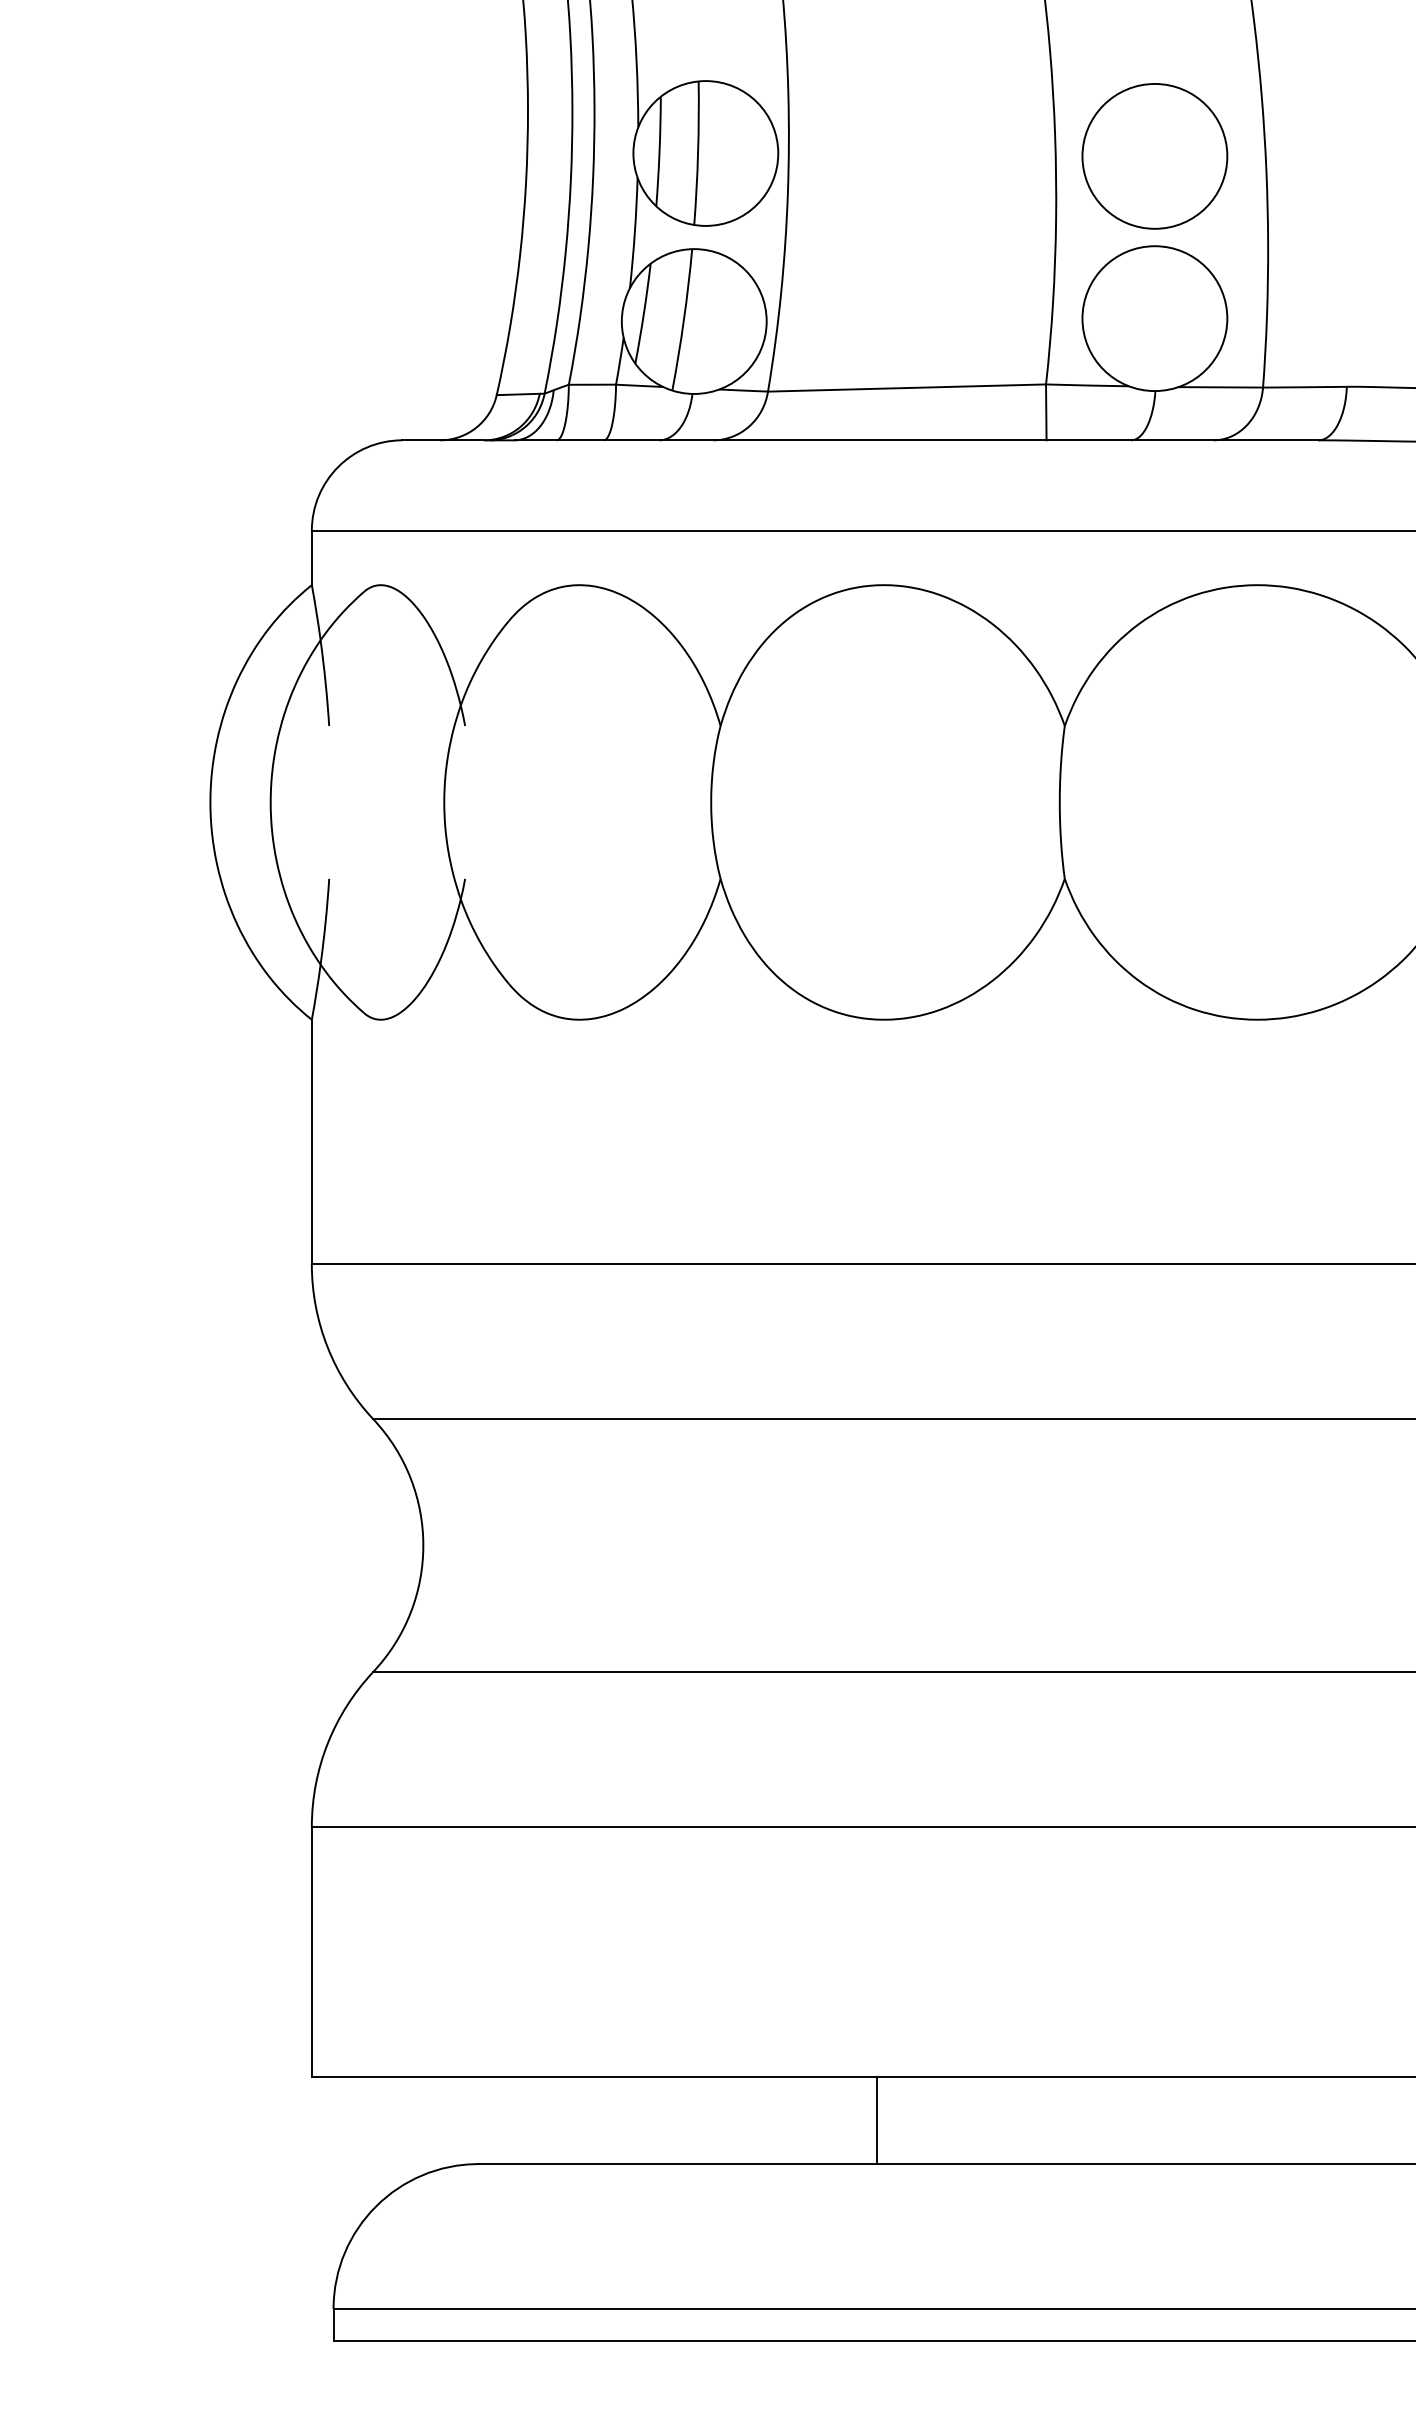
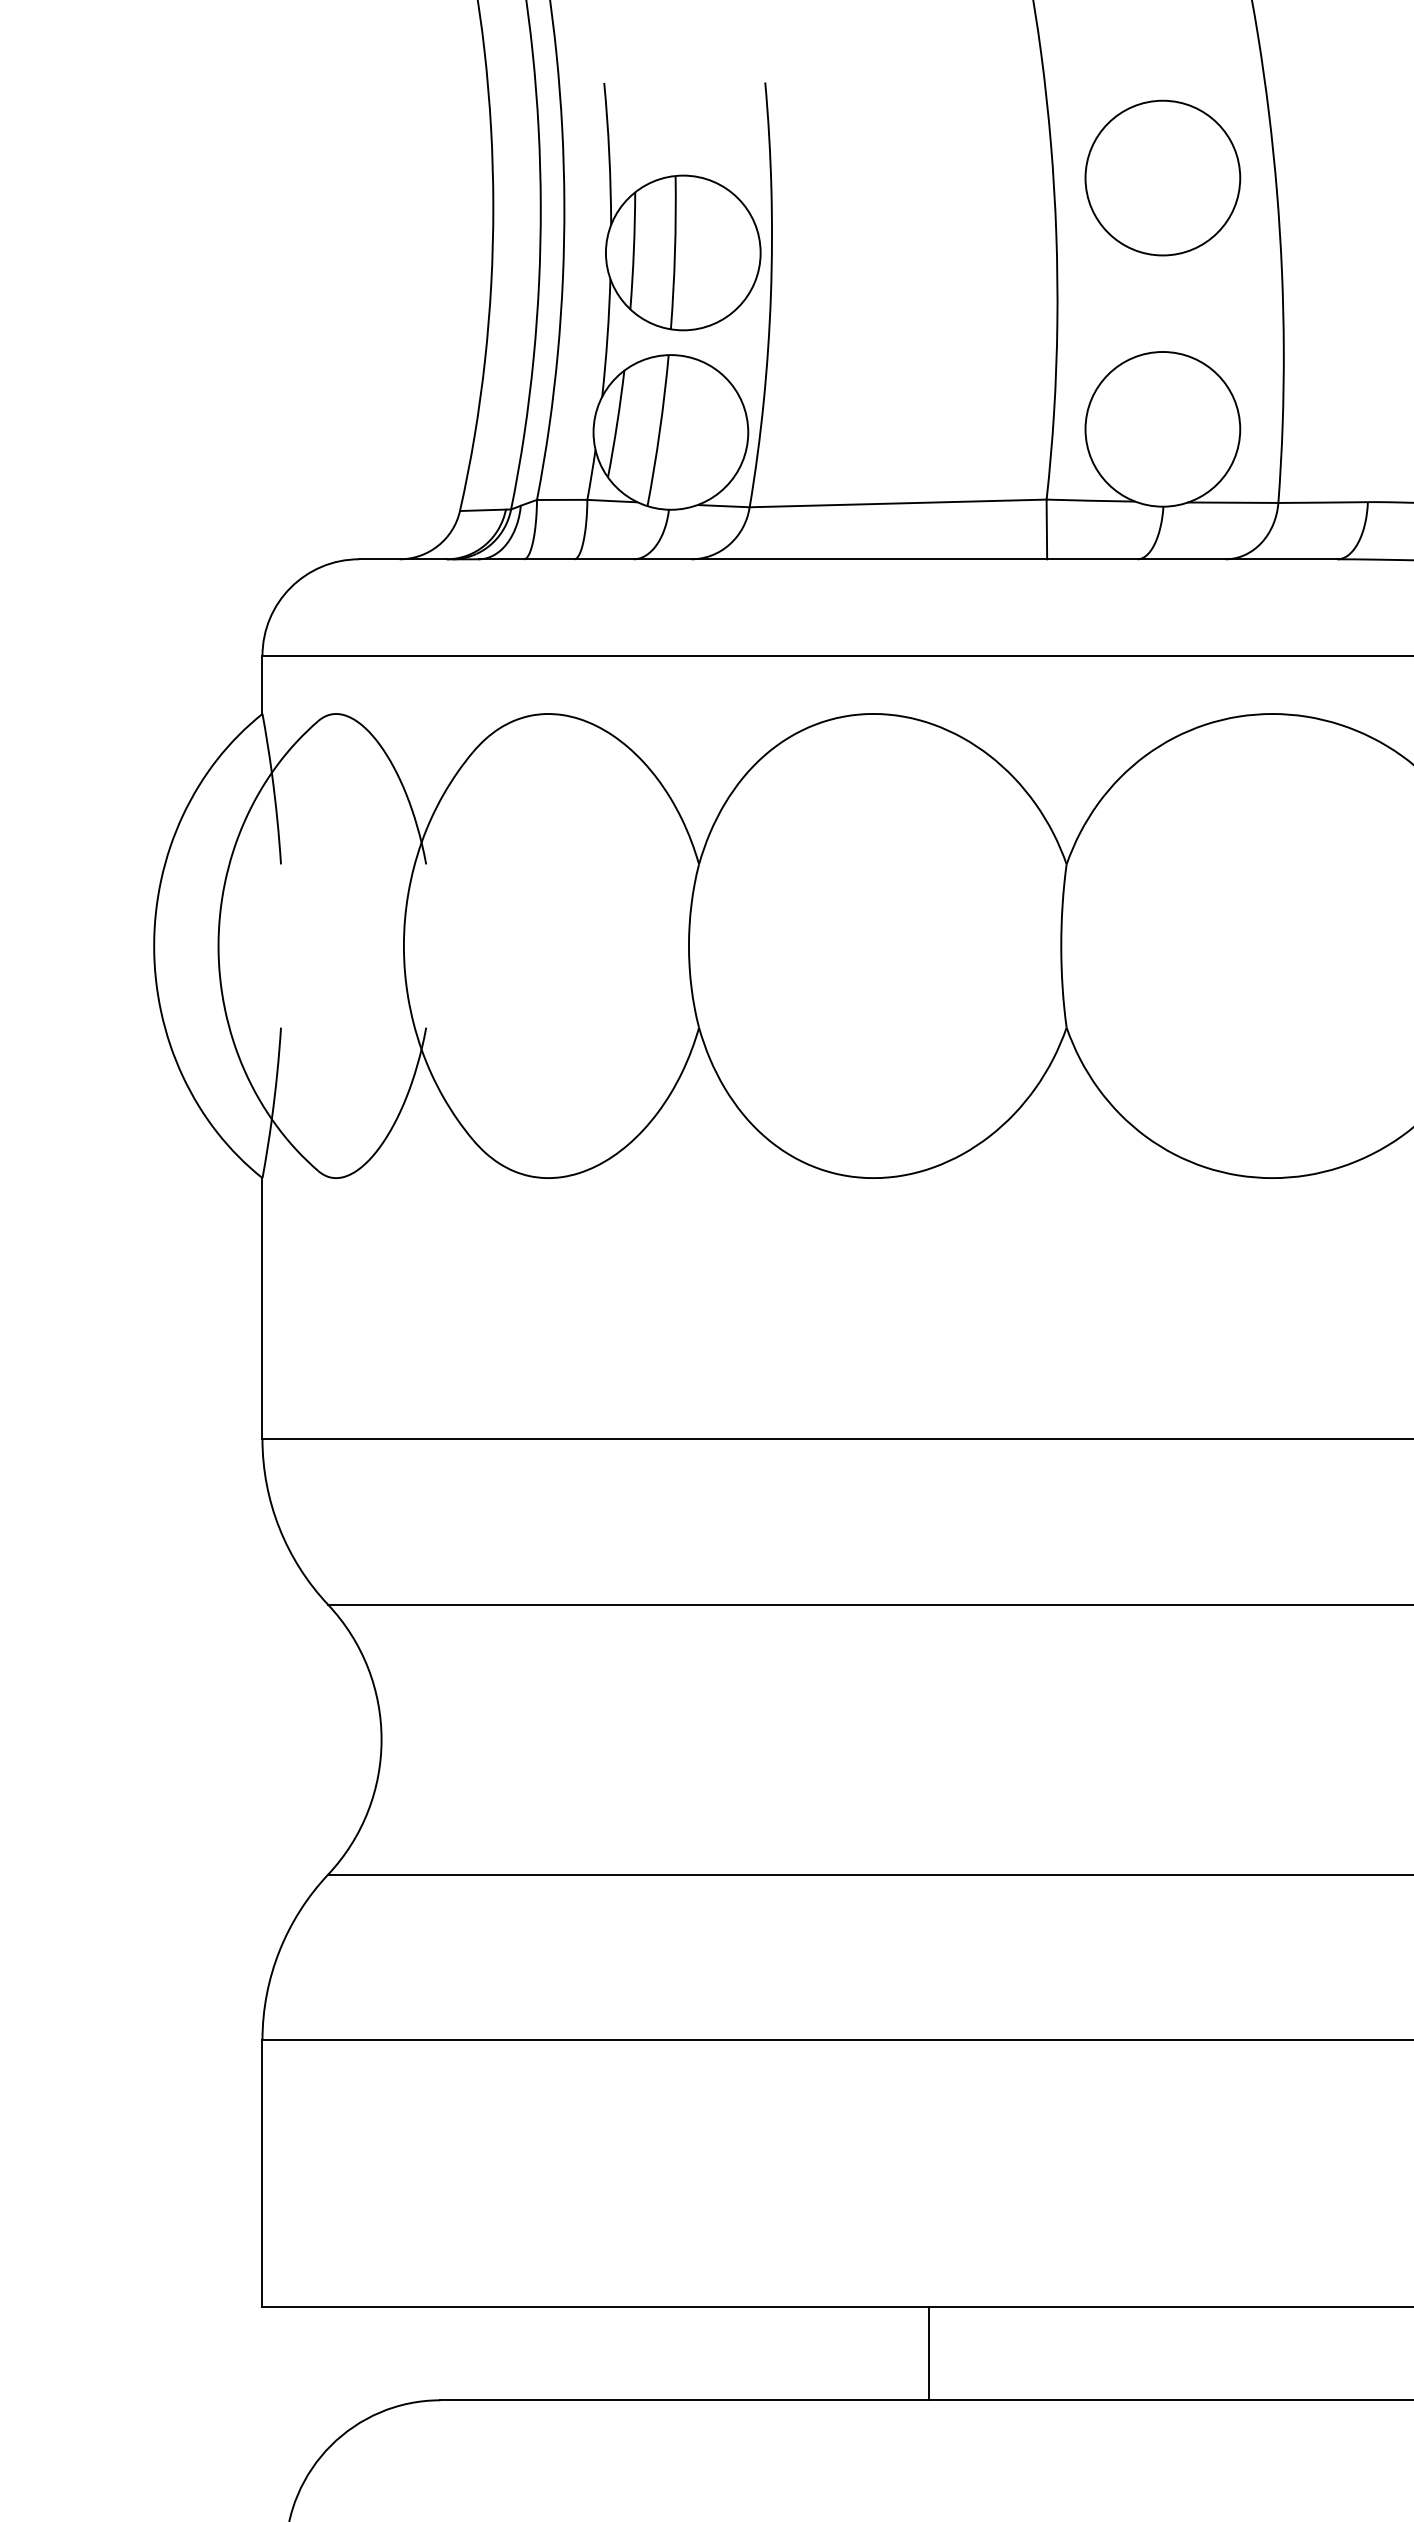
circle: (1154, 156) -> (1162, 178), moved
line: (876, 2120) -> (928, 2353), moved

